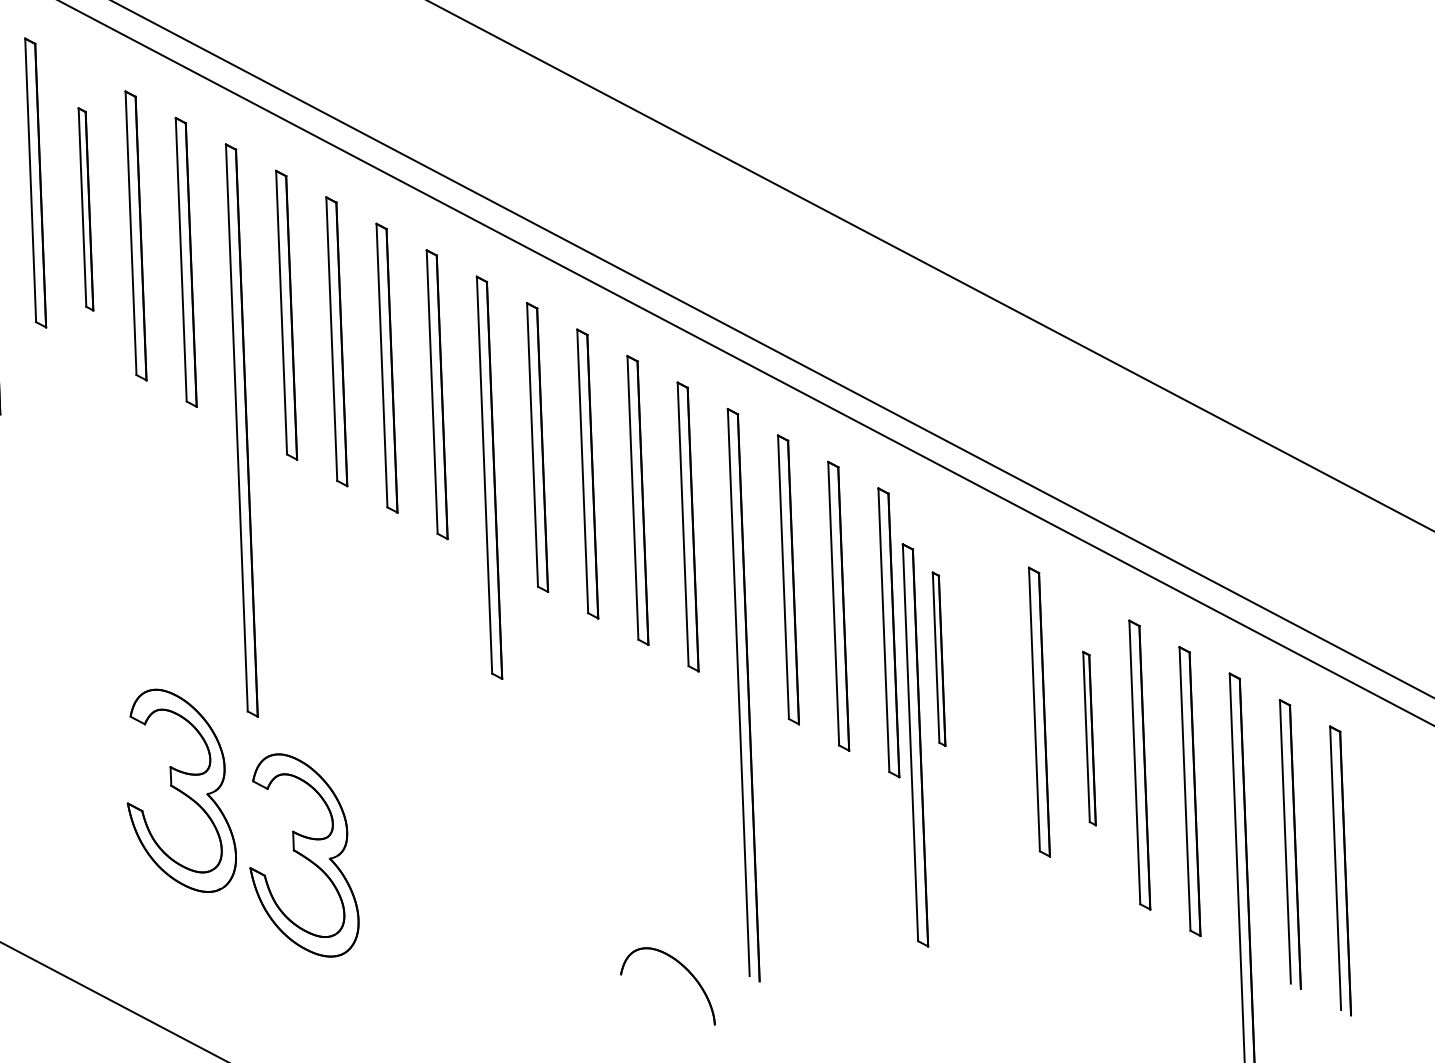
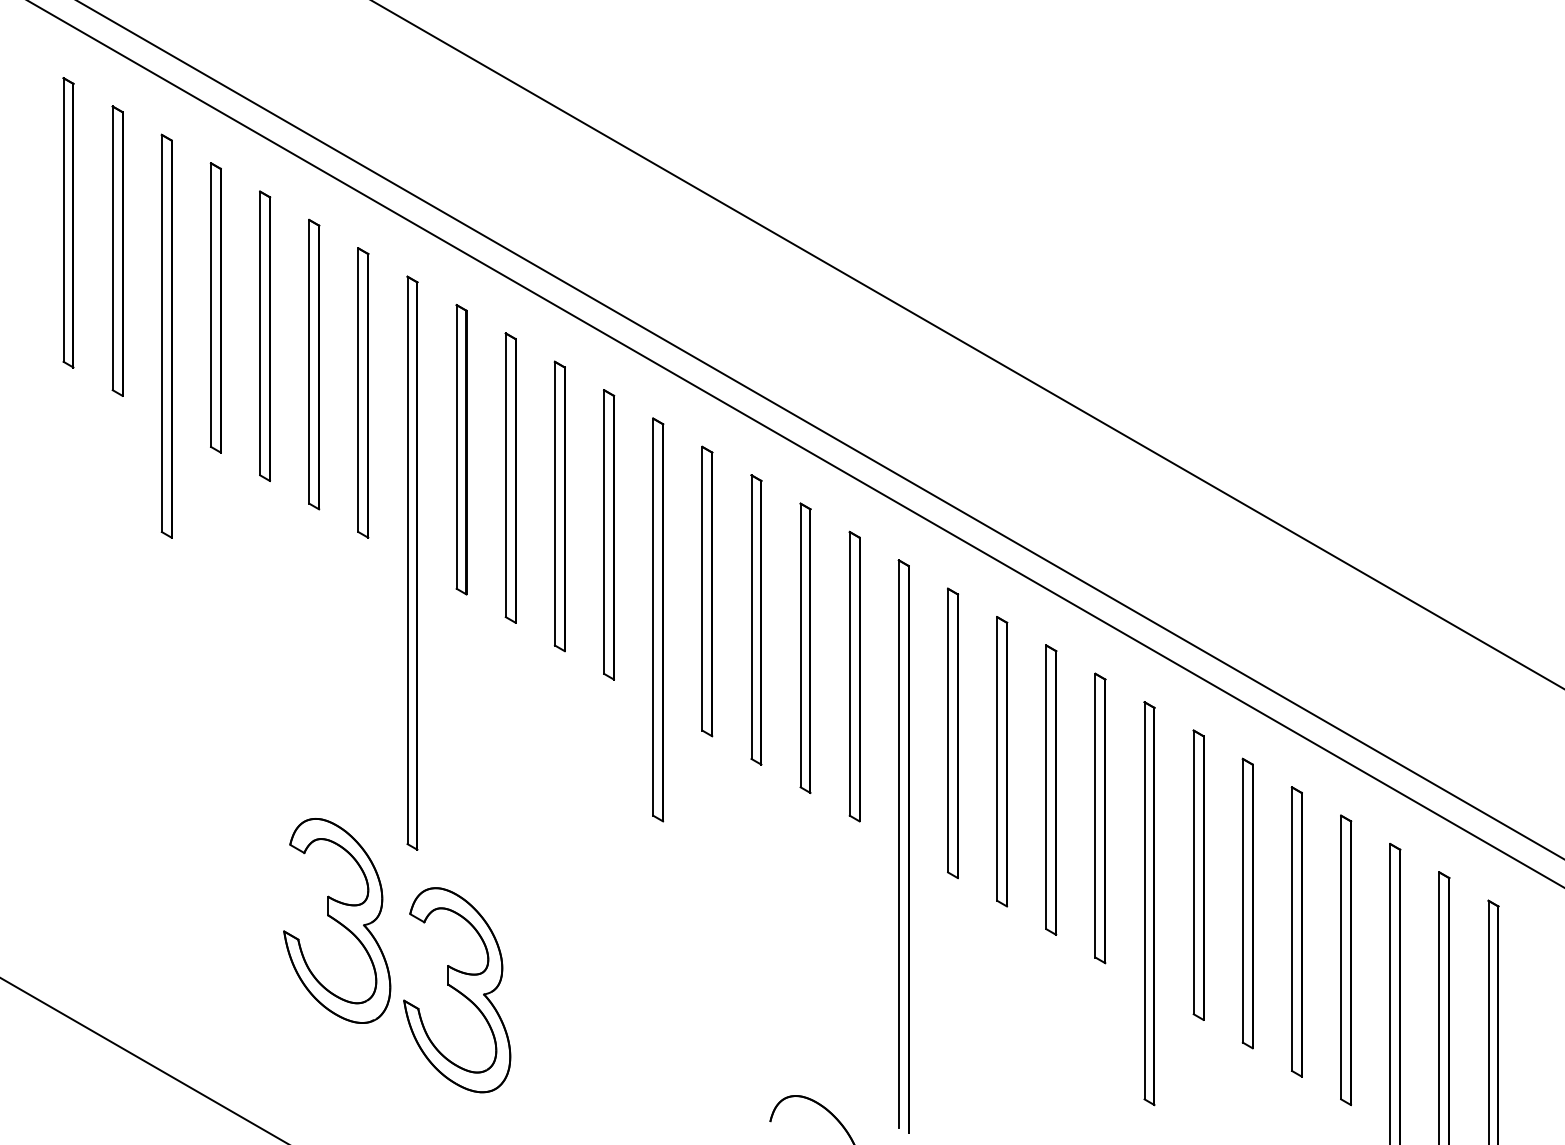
part: (86, 208) -> (265, 335), size x1.43
part: (939, 659) -> (1100, 818), size x1.67
part: (1089, 738) -> (1247, 903), size x1.67
part: (915, 745) -> (1149, 903), moved

